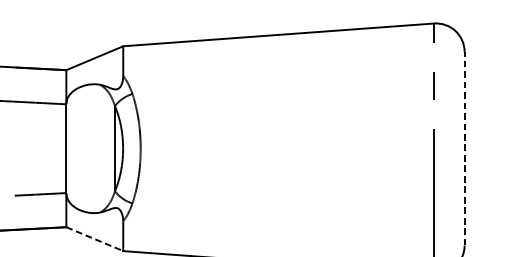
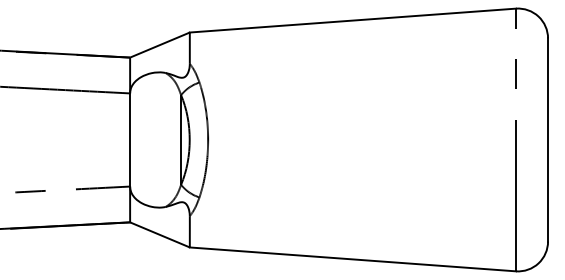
line: (465, 149) -> (548, 140), dashed -> solid
line: (95, 238) -> (160, 234), dashed -> solid

